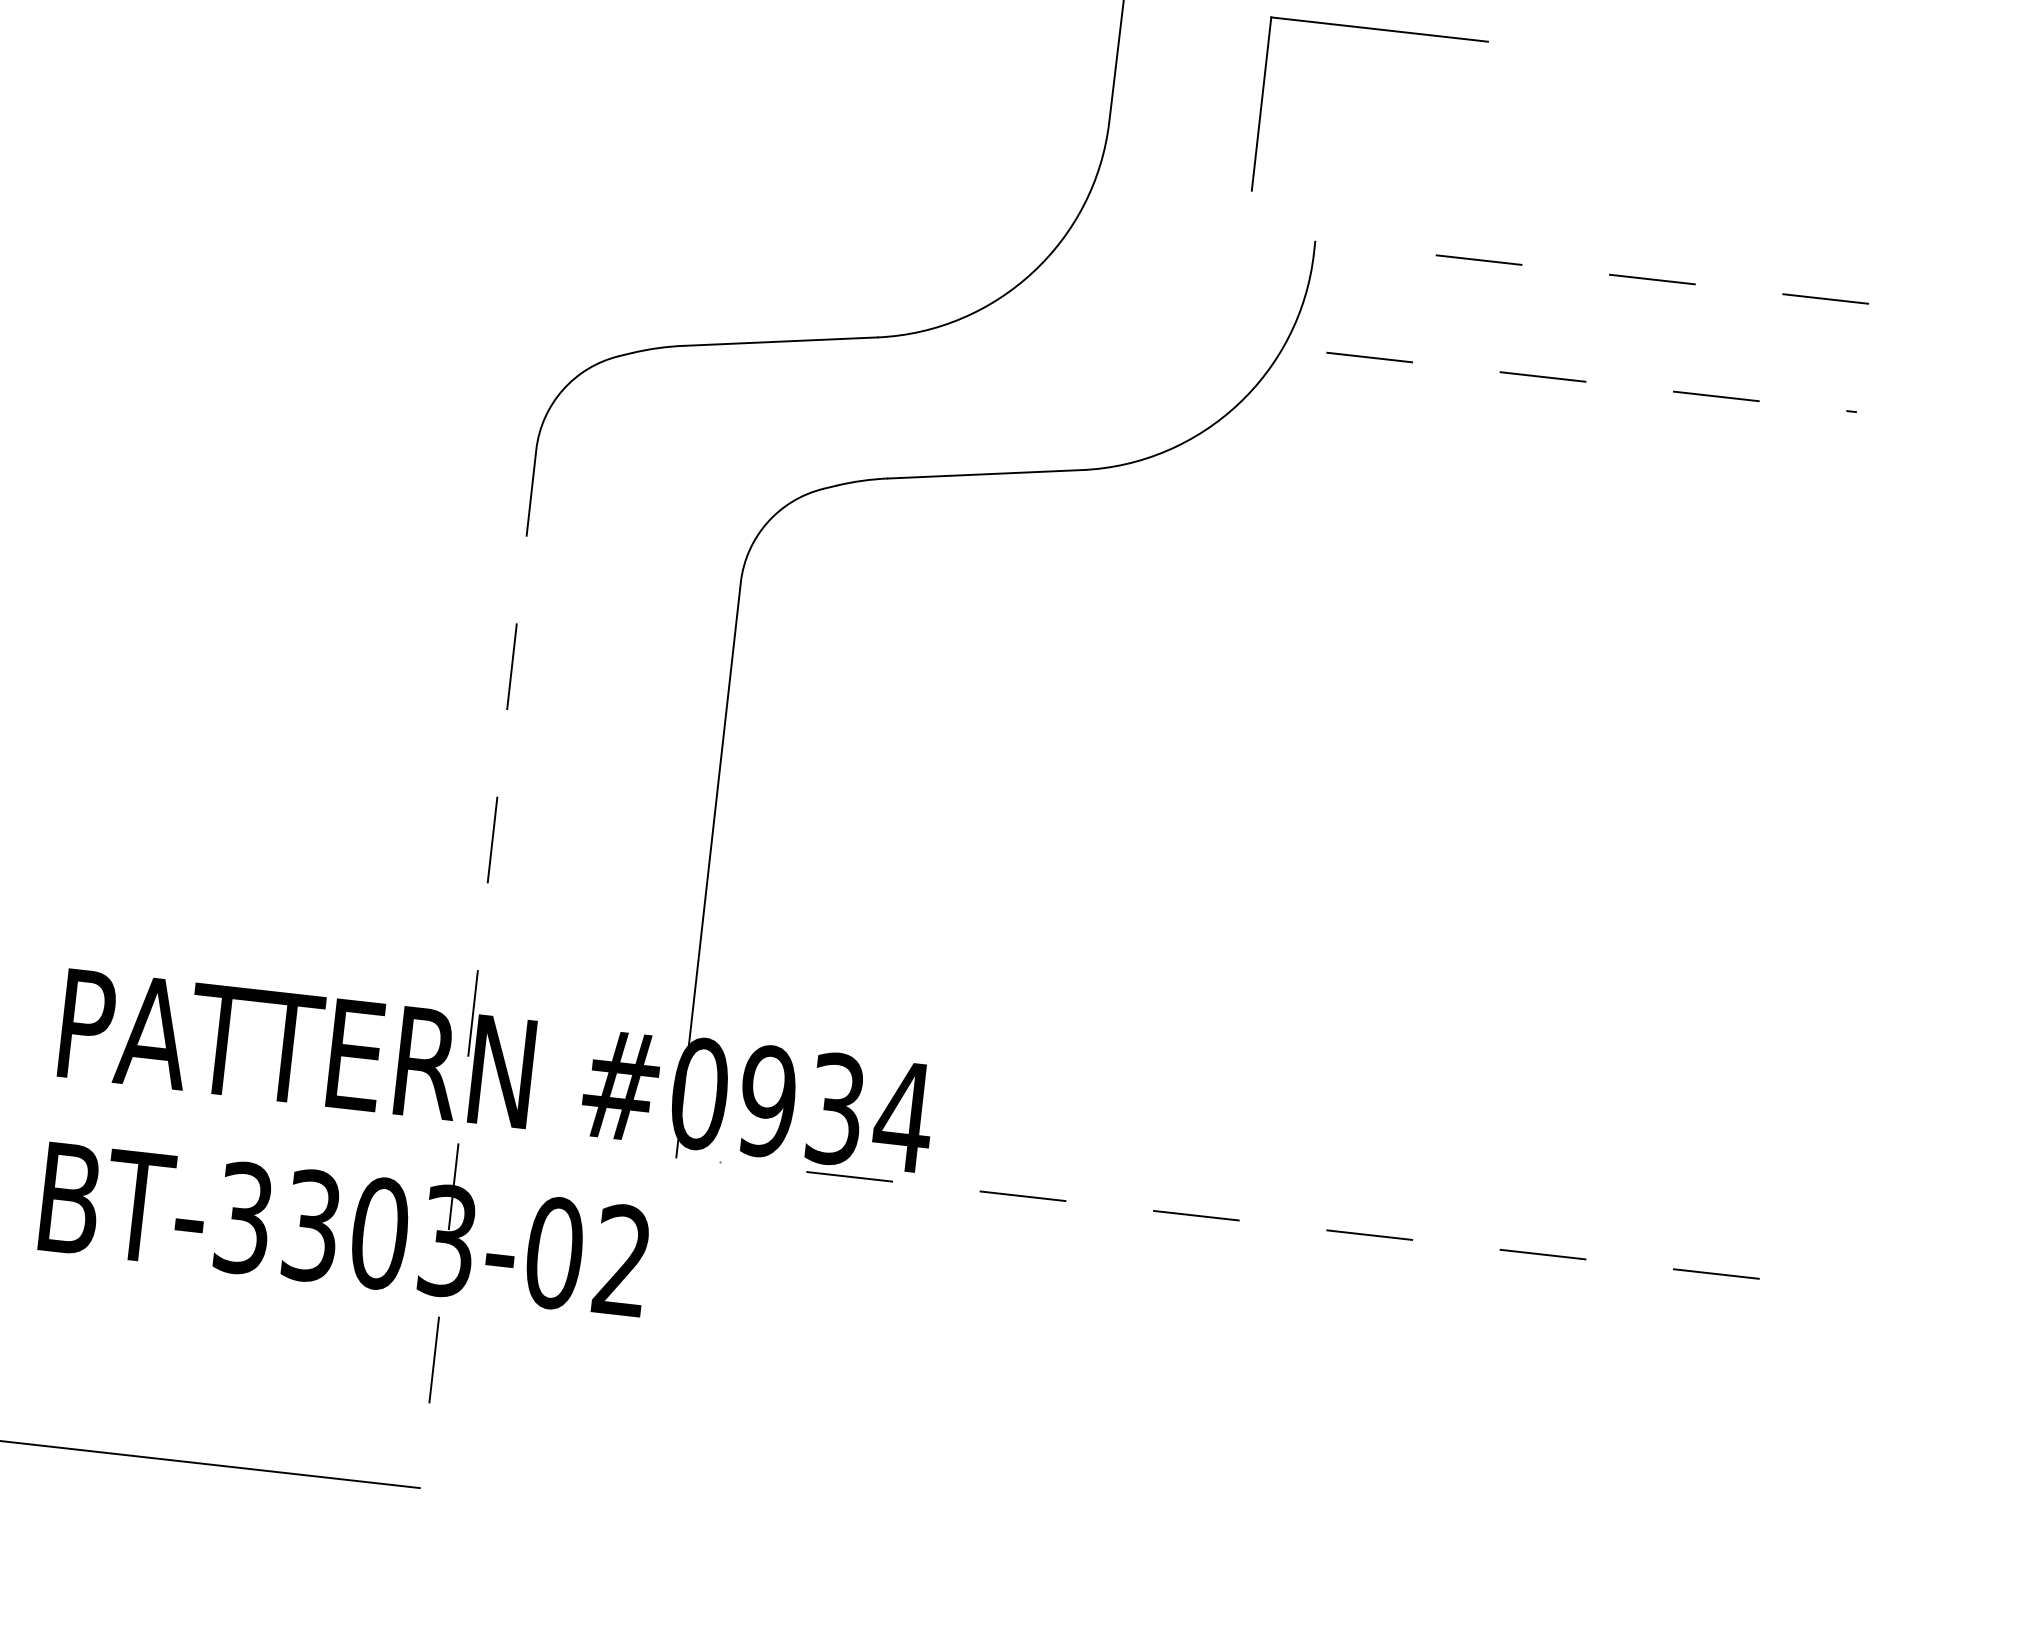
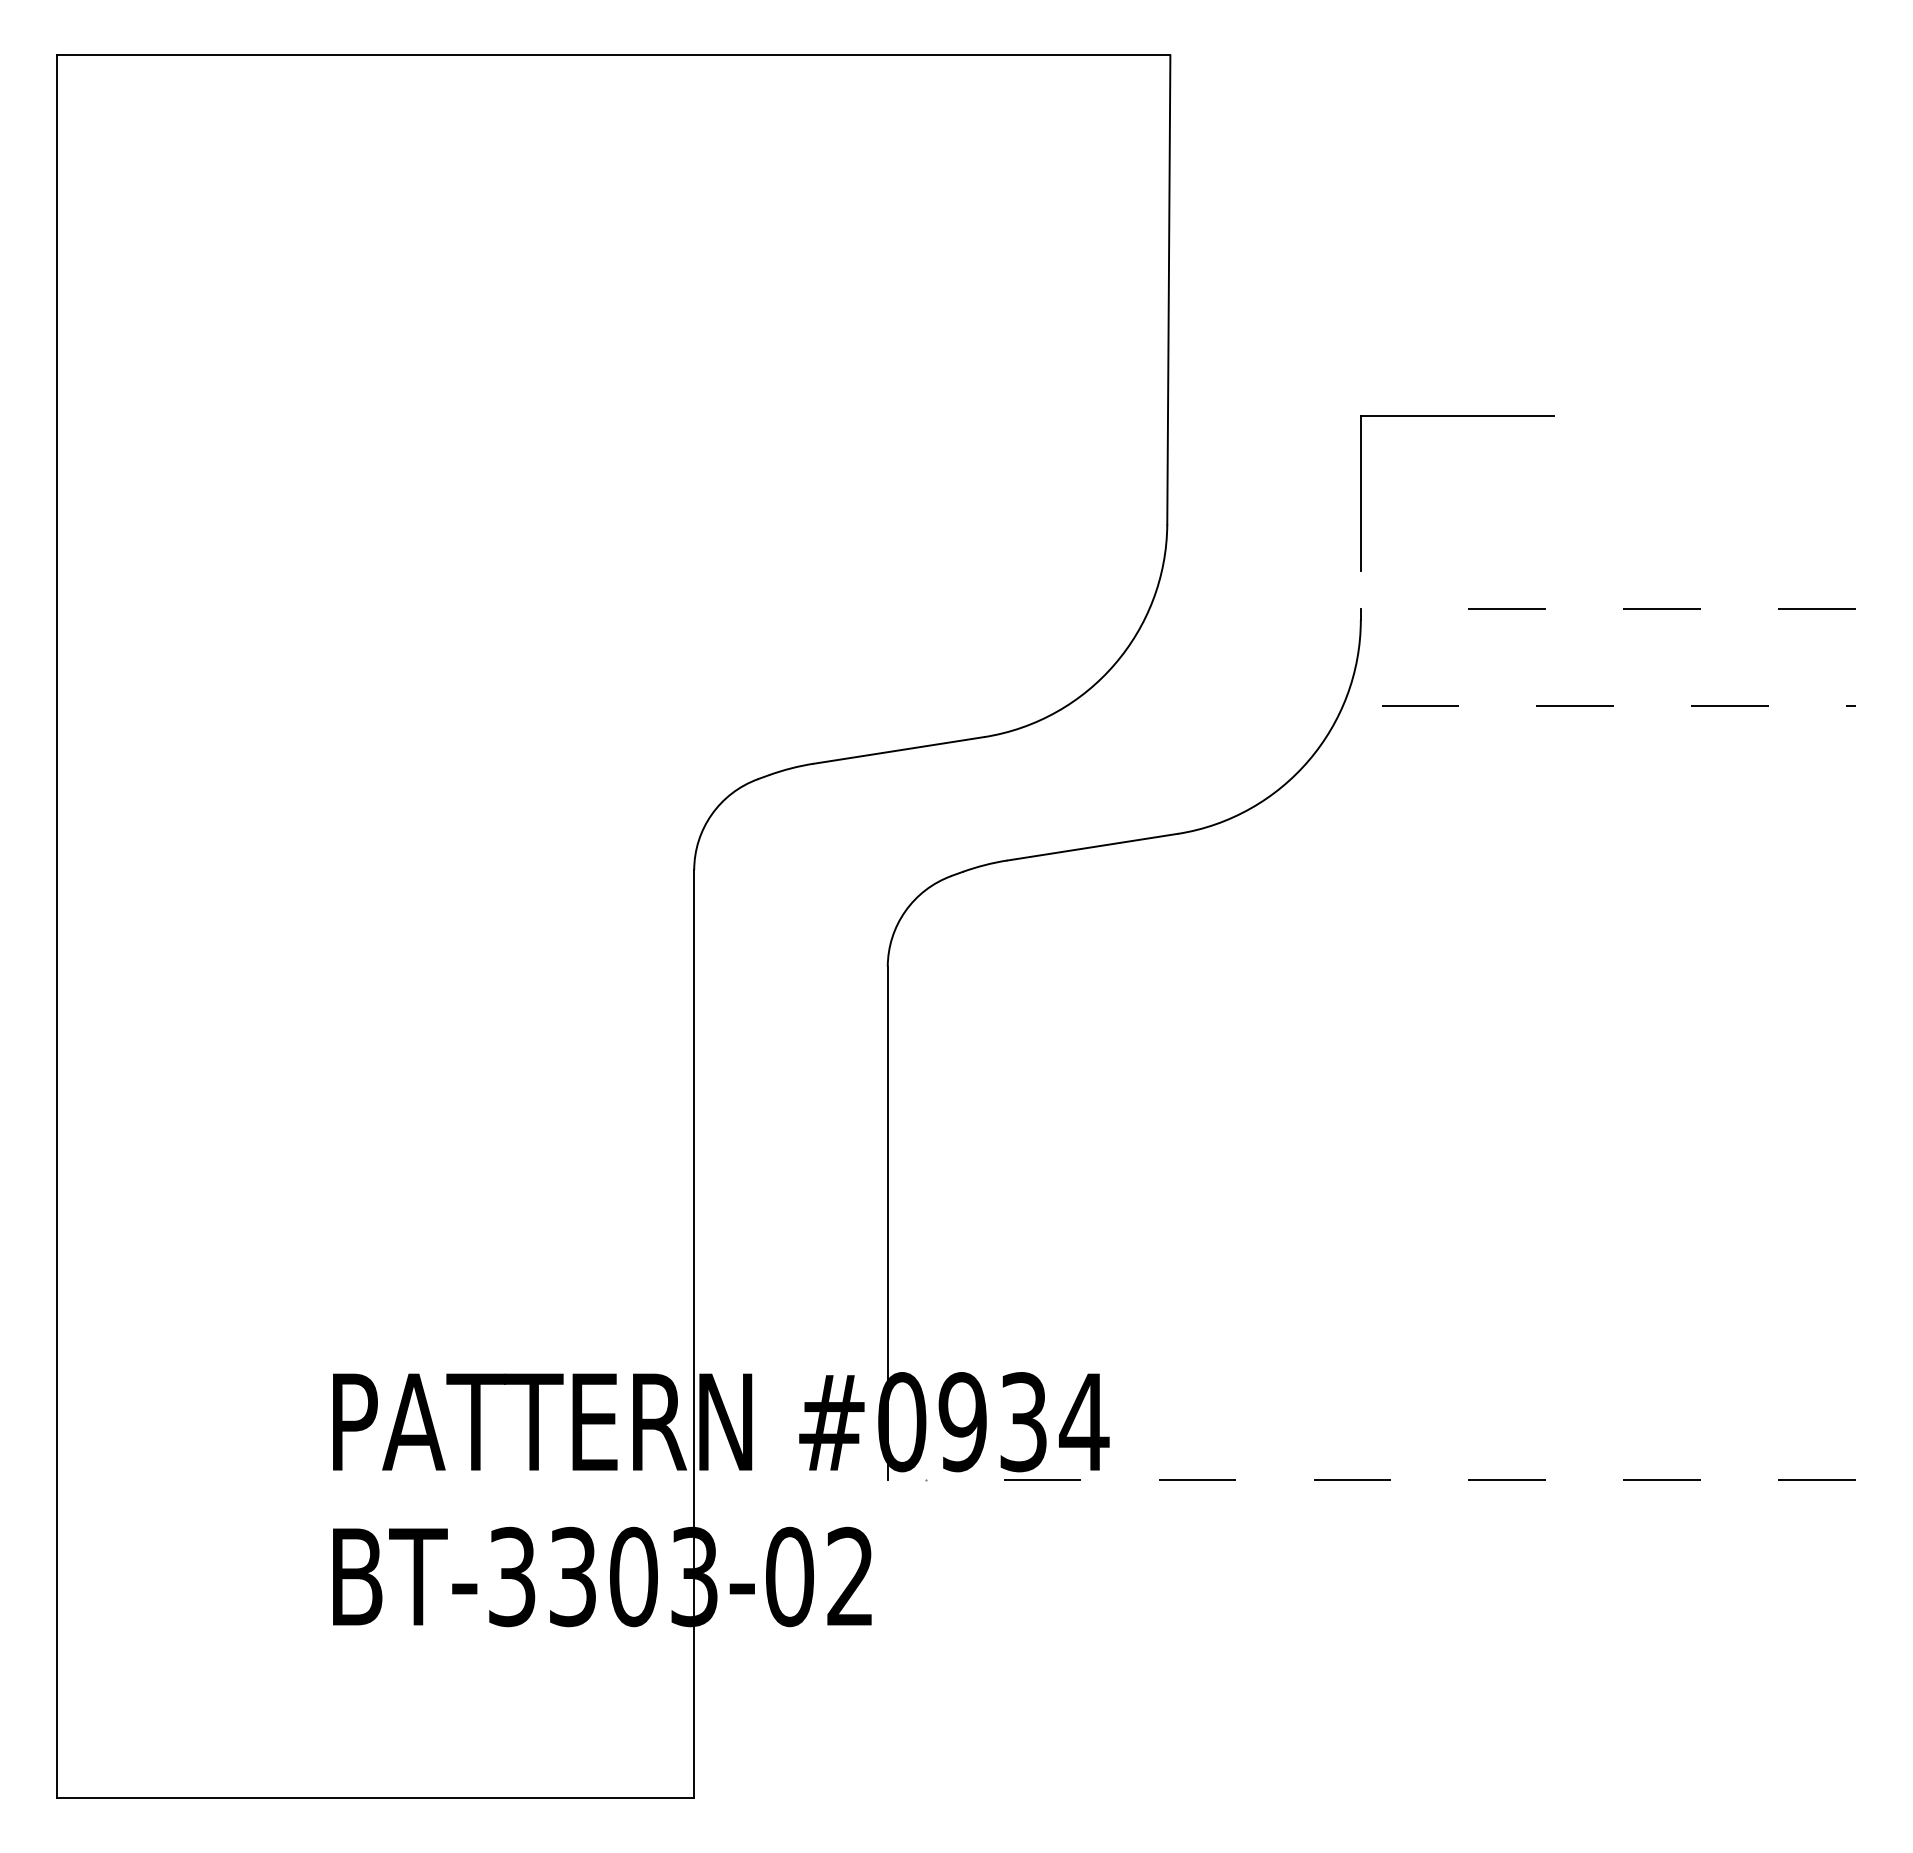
part: (1379, 30) -> (1457, 416), moved
line: (478, 968) -> (694, 1333), dashed -> solid

